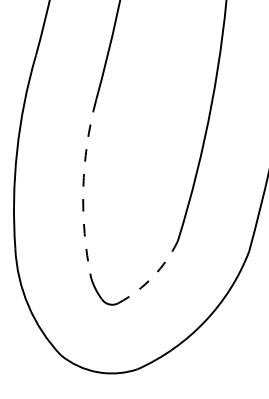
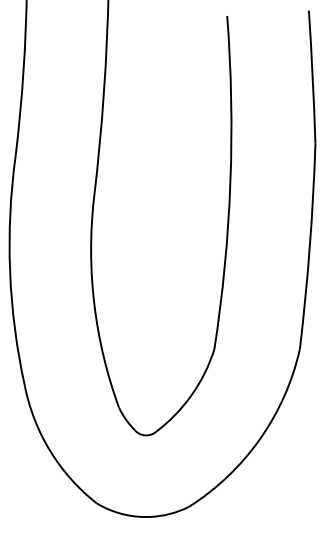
arc: (83, 189) -> (94, 304), dashed -> solid
arc: (153, 276) -> (191, 395), dashed -> solid

